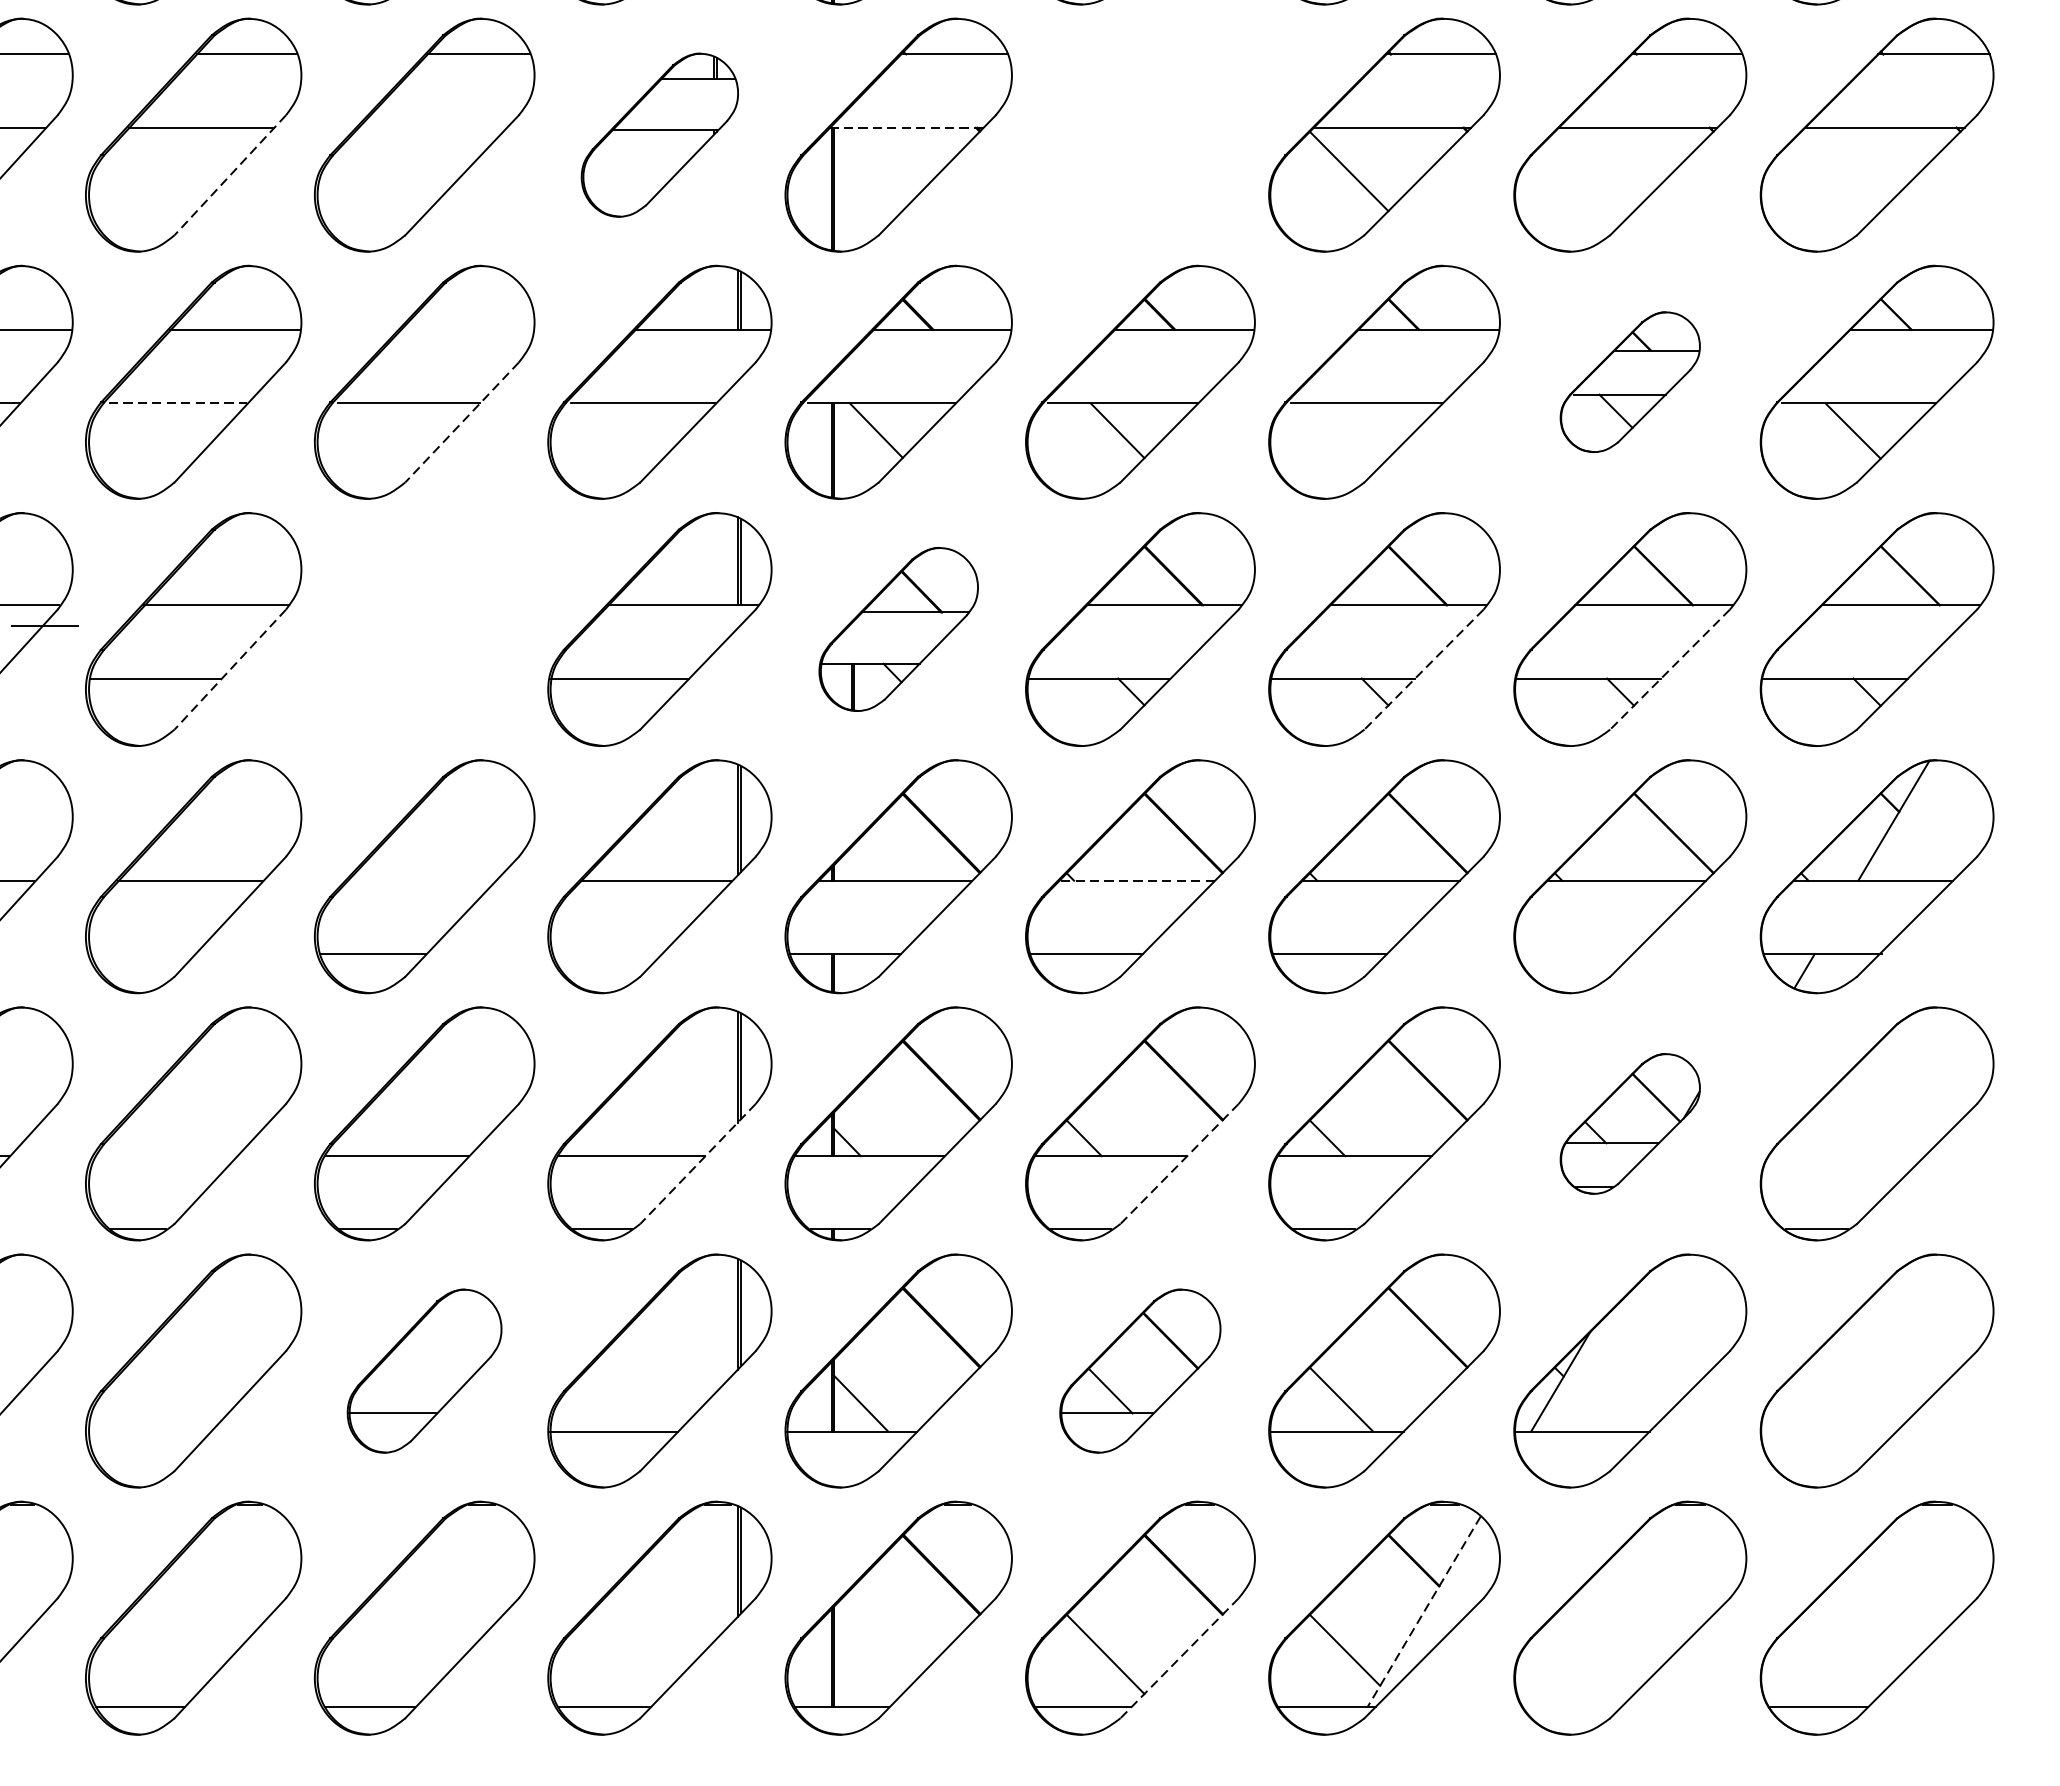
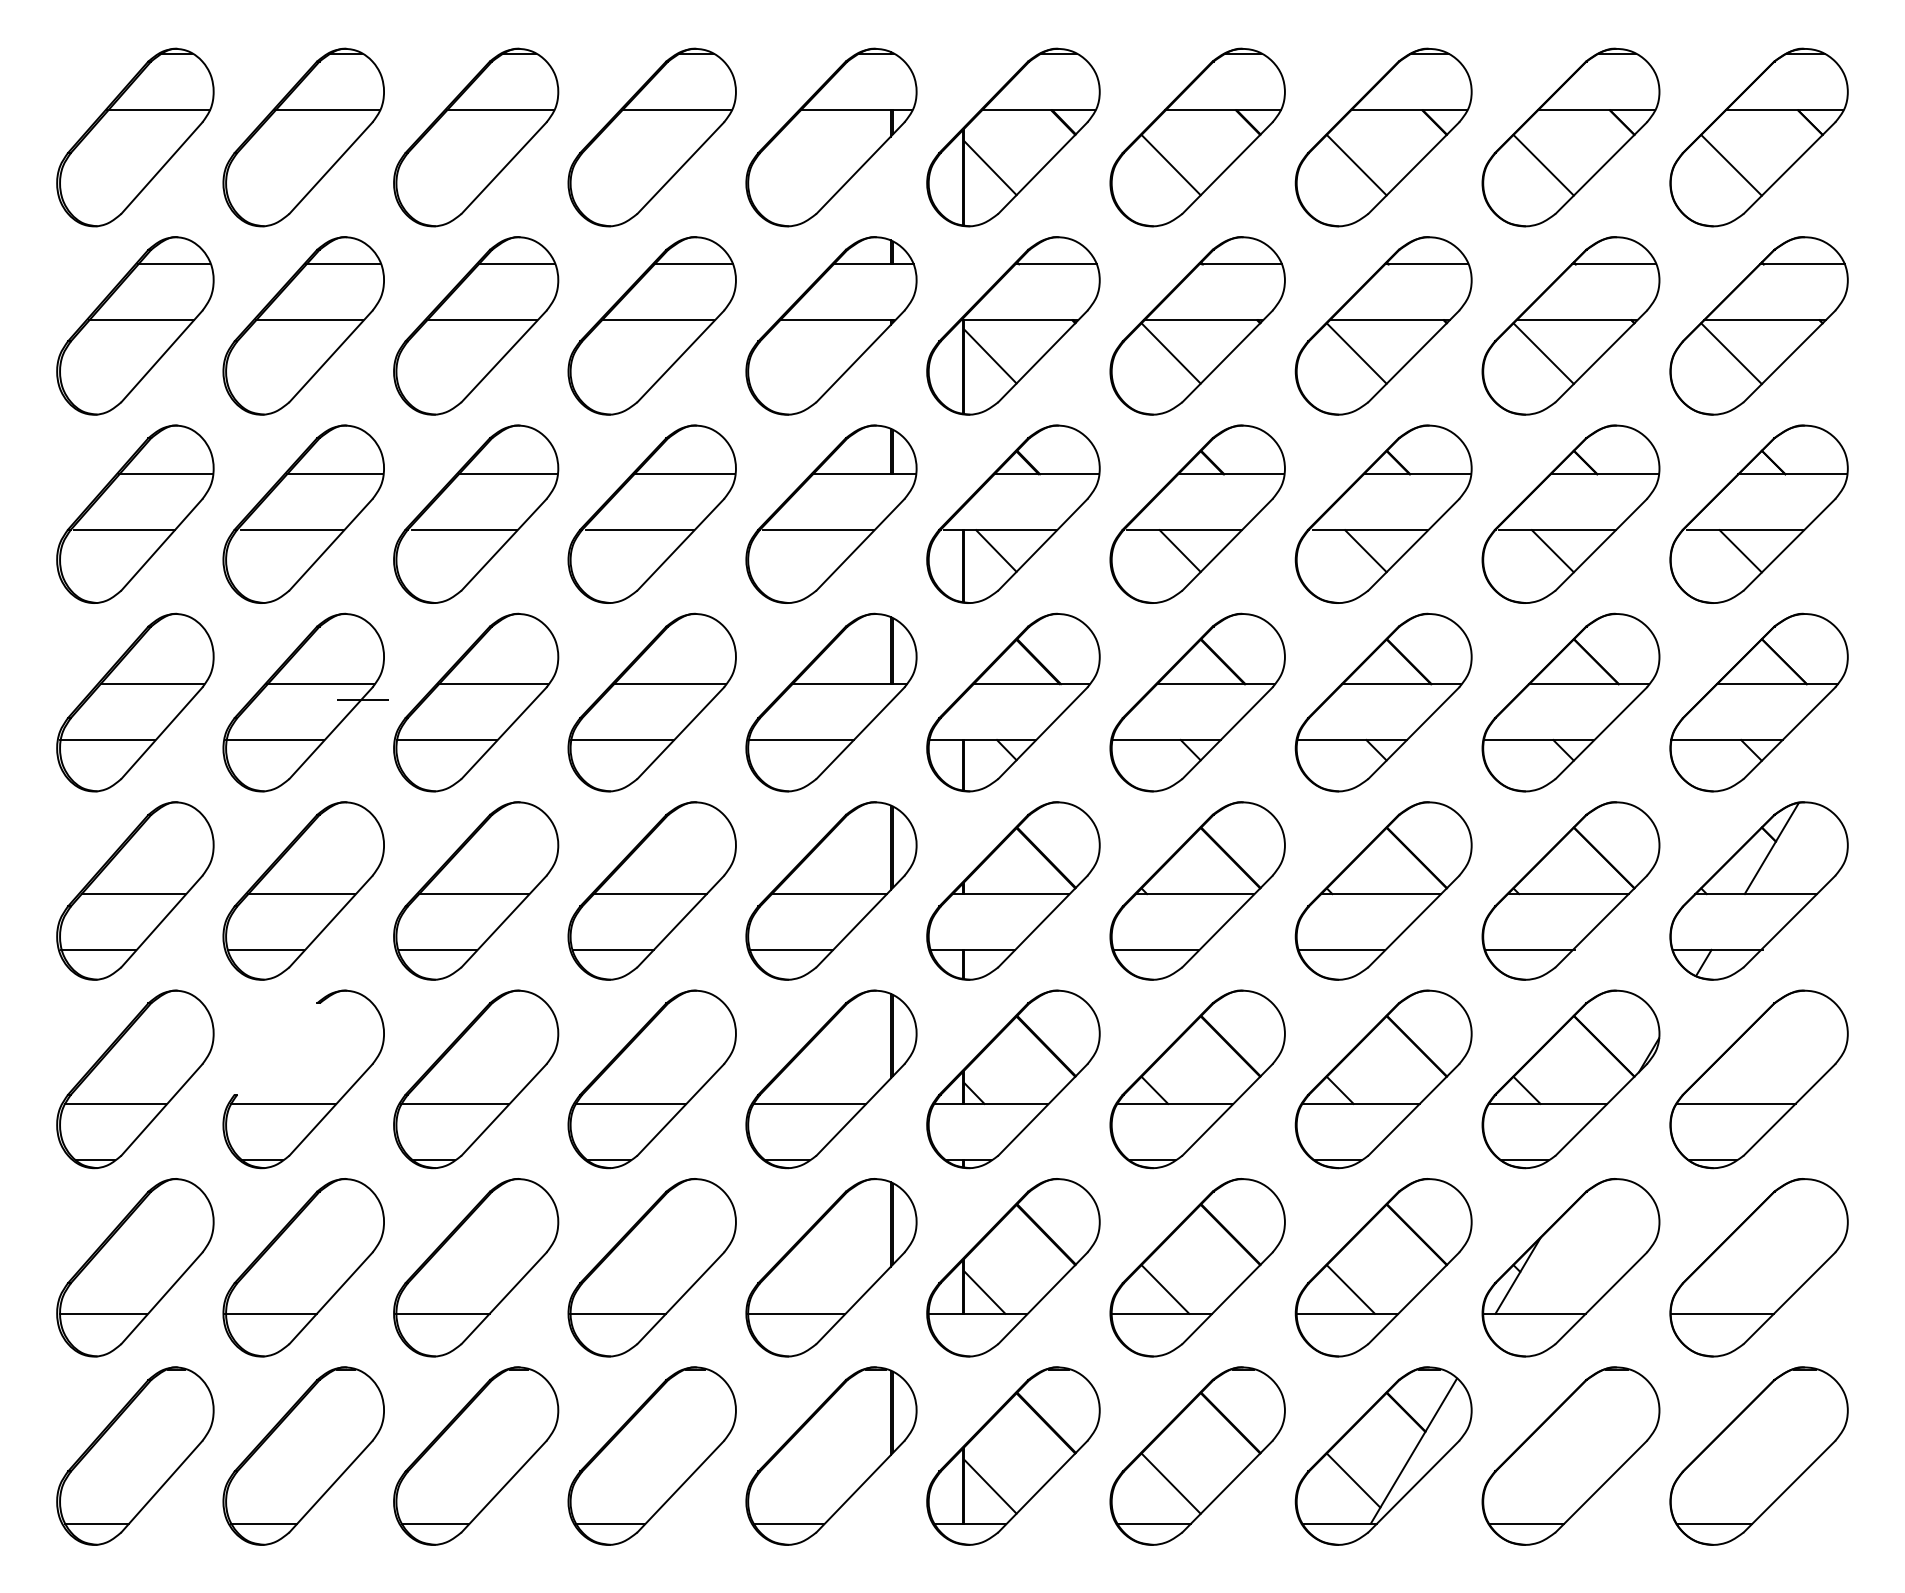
line: (431, 128) -> (657, 320), added
line: (906, 128) -> (1019, 320), dashed -> solid
part: (659, 134) -> (831, 325), size x1.43
part: (1140, 134) -> (1197, 325), added
line: (1594, 171) -> (1543, 353), added
line: (1840, 171) -> (1731, 353), added
line: (229, 175) -> (503, 356), dashed -> solid
line: (868, 175) -> (990, 356), added
line: (467, 330) -> (684, 474), added
part: (1629, 381) -> (1570, 513), size x1.67
line: (178, 403) -> (464, 530), dashed -> solid
line: (461, 422) -> (680, 544), dashed -> solid
line: (1360, 431) -> (1365, 551), added
part: (423, 629) -> (651, 702), added
part: (898, 629) -> (1013, 702), size x1.43
line: (229, 670) -> (503, 733), dashed -> solid
line: (1423, 670) -> (1413, 733), dashed -> solid
line: (1670, 670) -> (1601, 733), dashed -> solid
line: (421, 881) -> (649, 894), added
line: (1136, 881) -> (1194, 894), dashed -> solid
line: (142, 953) -> (437, 949), added
line: (607, 953) -> (791, 949), added
line: (1575, 953) -> (1529, 949), added
part: (1629, 1124) -> (1570, 1079), size x1.67
line: (166, 1155) -> (455, 1103), added
line: (1846, 1155) -> (1735, 1103), added
line: (697, 1164) -> (860, 1110), dashed -> solid
line: (1179, 1164) -> (1227, 1110), dashed -> solid
part: (423, 1370) -> (651, 1267), size x1.43
part: (1140, 1370) -> (1197, 1267), size x1.43
line: (149, 1431) -> (442, 1313), added
line: (1827, 1431) -> (1721, 1313), added
line: (1423, 1612) -> (1413, 1451), dashed -> solid
line: (868, 1658) -> (990, 1486), added
line: (1179, 1659) -> (1227, 1487), dashed -> solid
line: (1571, 1706) -> (1526, 1523), added

